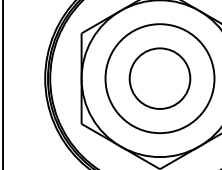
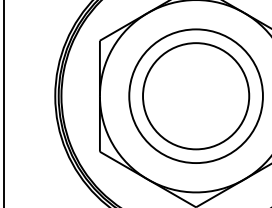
circle: (160, 78) -> (196, 96), size x1.43

